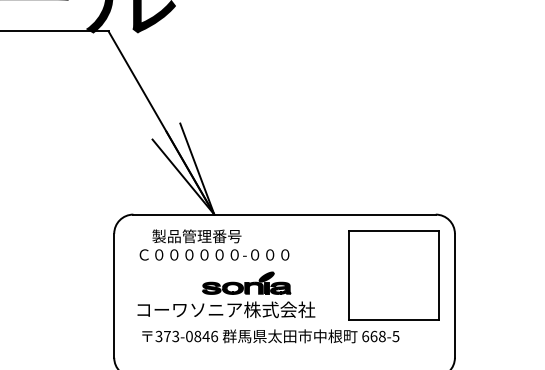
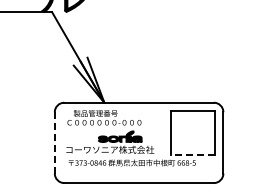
line: (113, 294) -> (54, 142), solid -> dashed
line: (392, 319) -> (192, 154), solid -> dashed

